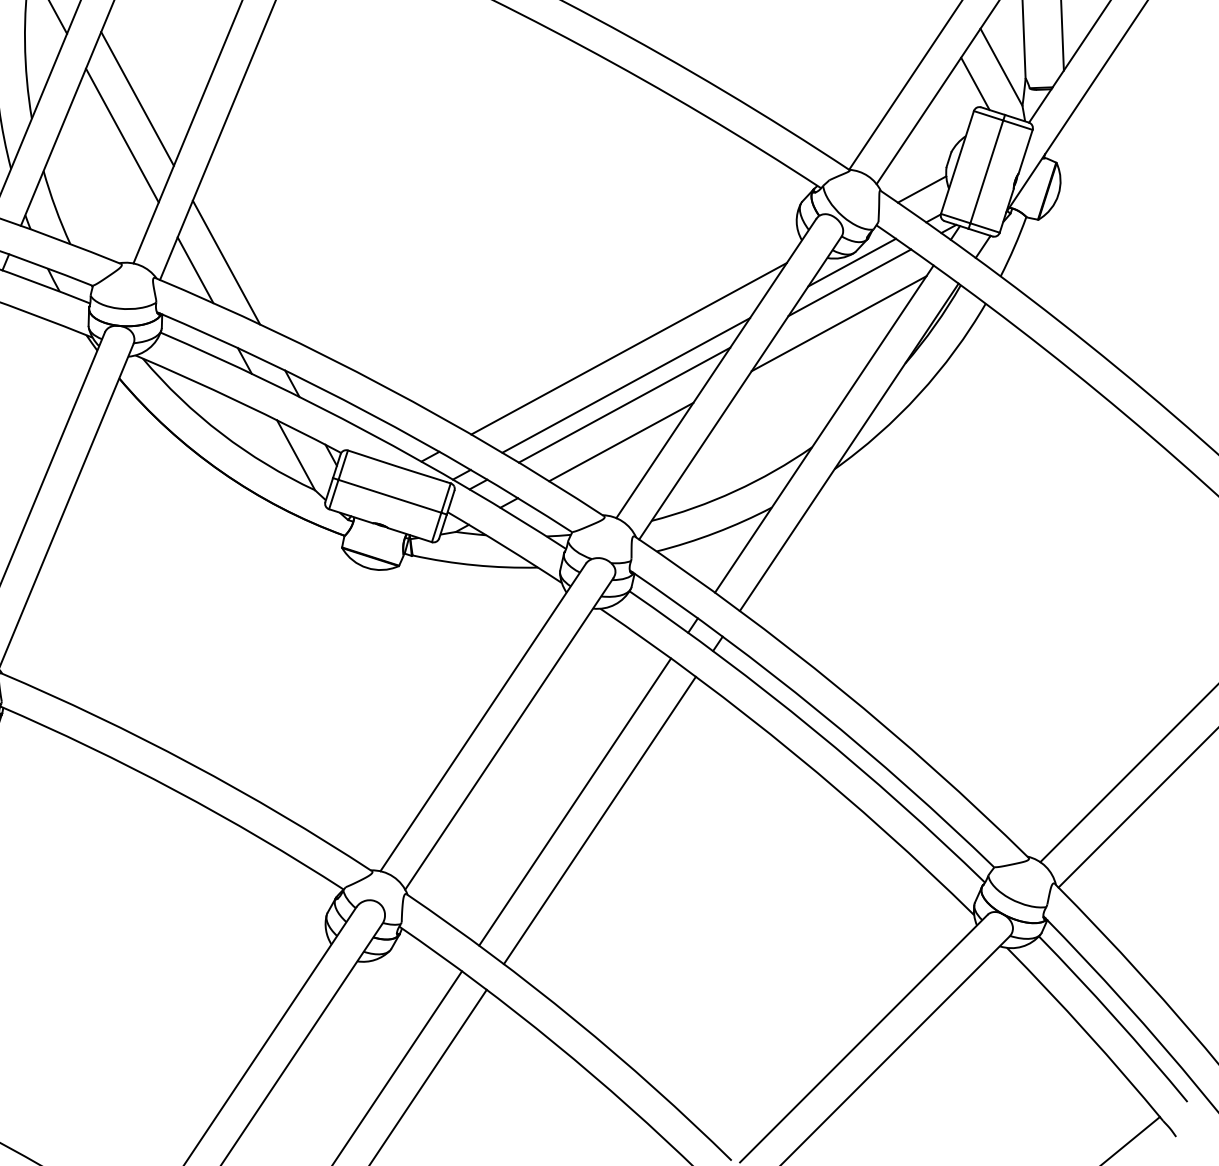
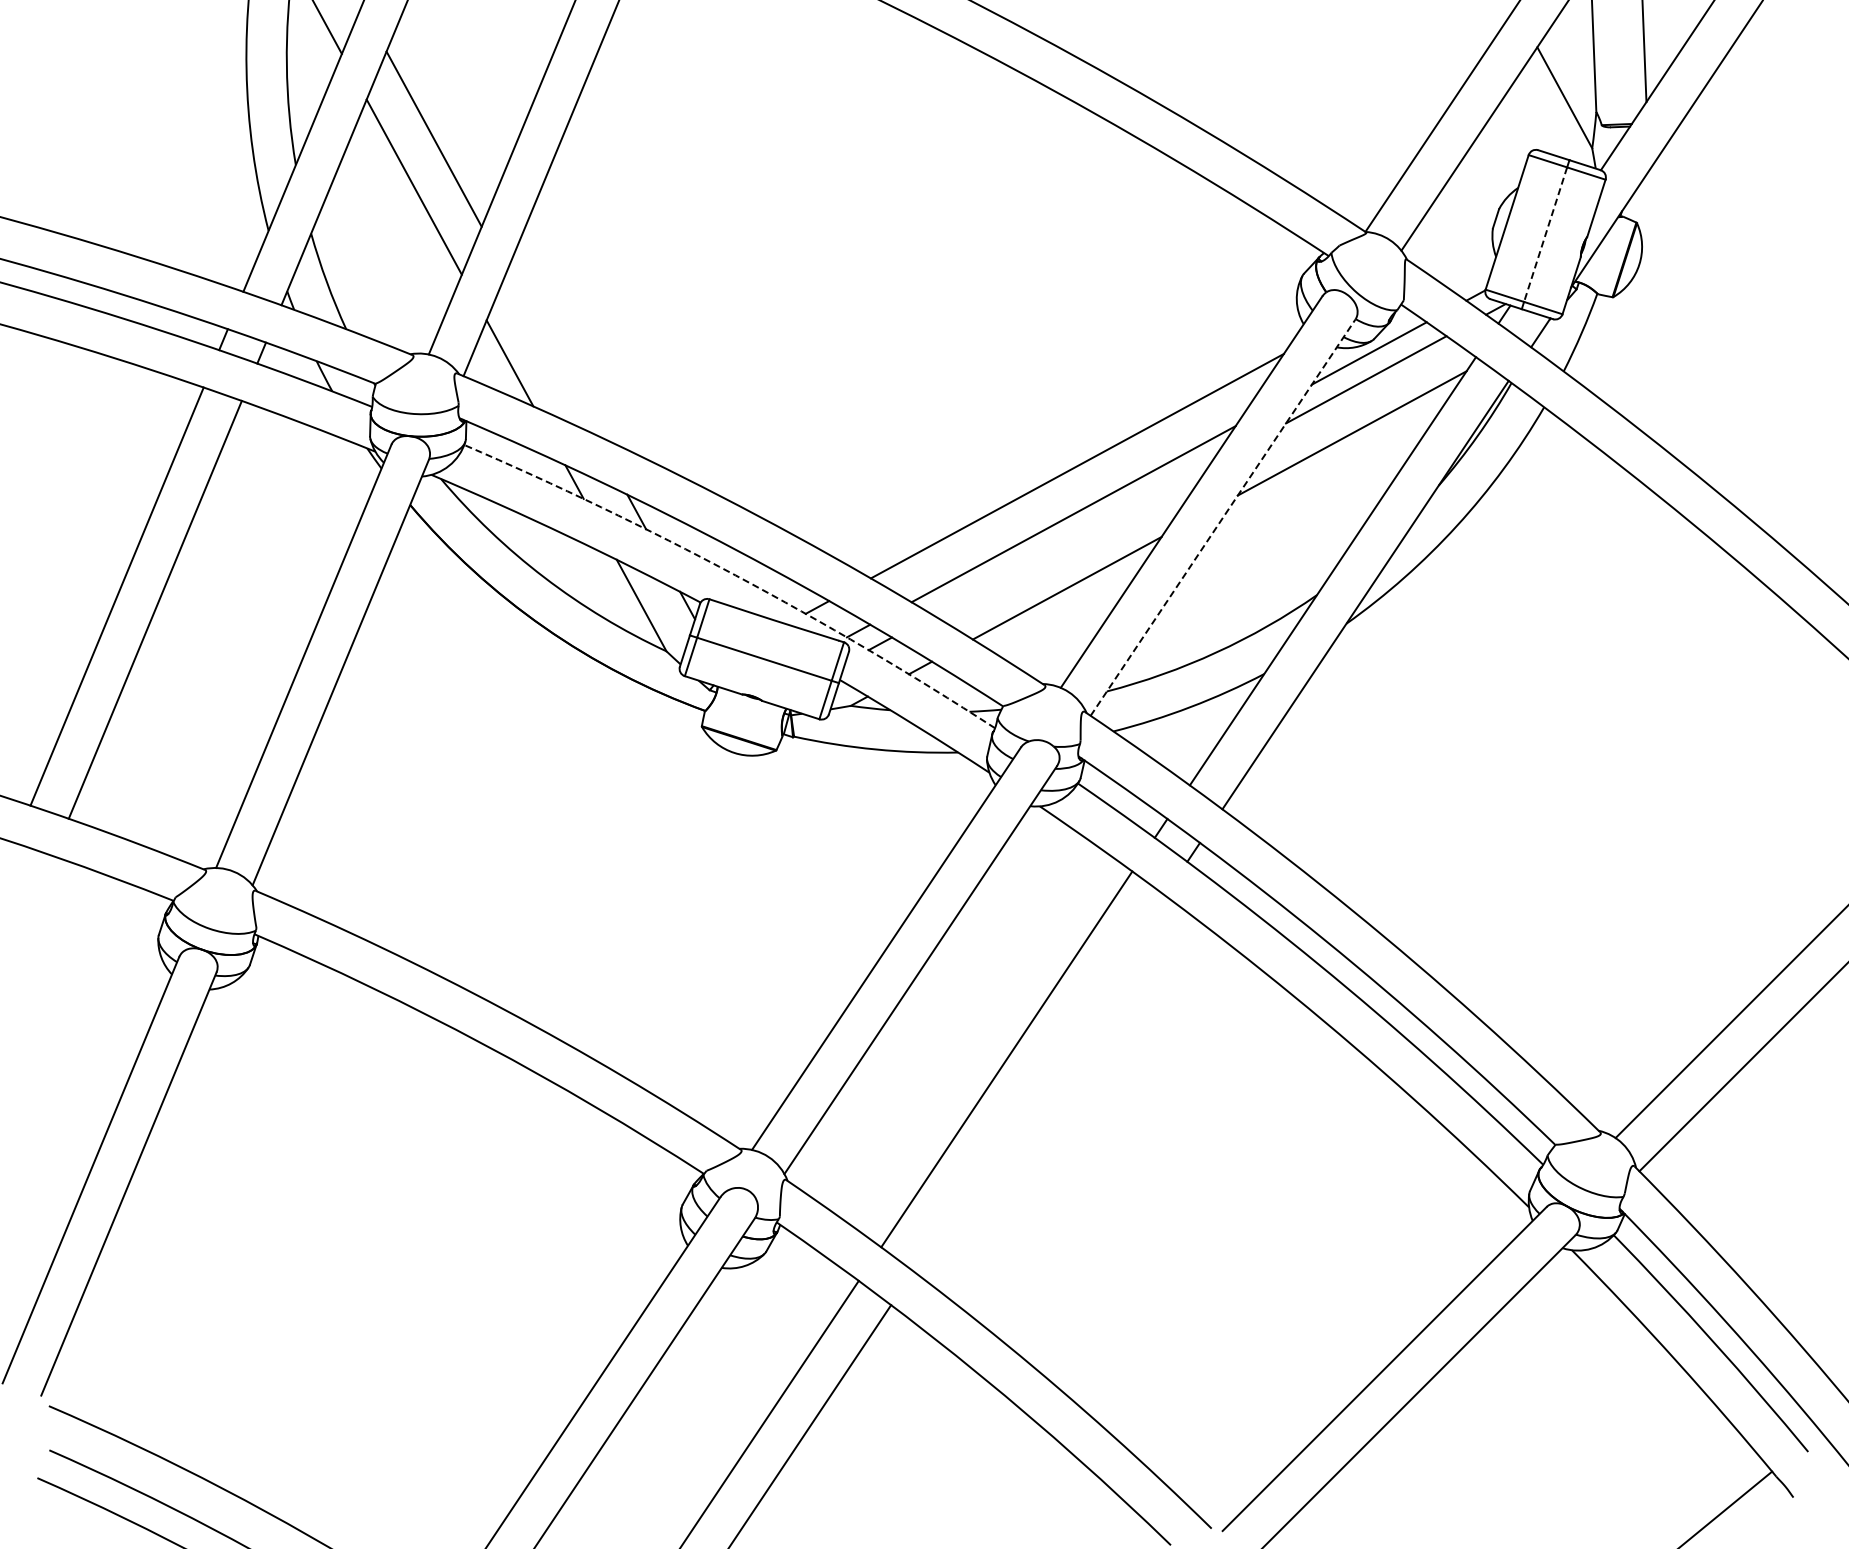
line: (975, 83) -> (1530, 119), removed
line: (986, 171) -> (1545, 234), solid -> dashed
line: (921, 189) -> (1460, 257), removed
line: (226, 262) -> (550, 353), removed
line: (740, 388) -> (1223, 517), solid -> dashed
line: (624, 404) -> (1071, 539), removed
arc: (367, 432) -> (735, 575), solid -> dashed
line: (599, 820) -> (1038, 1083), removed

